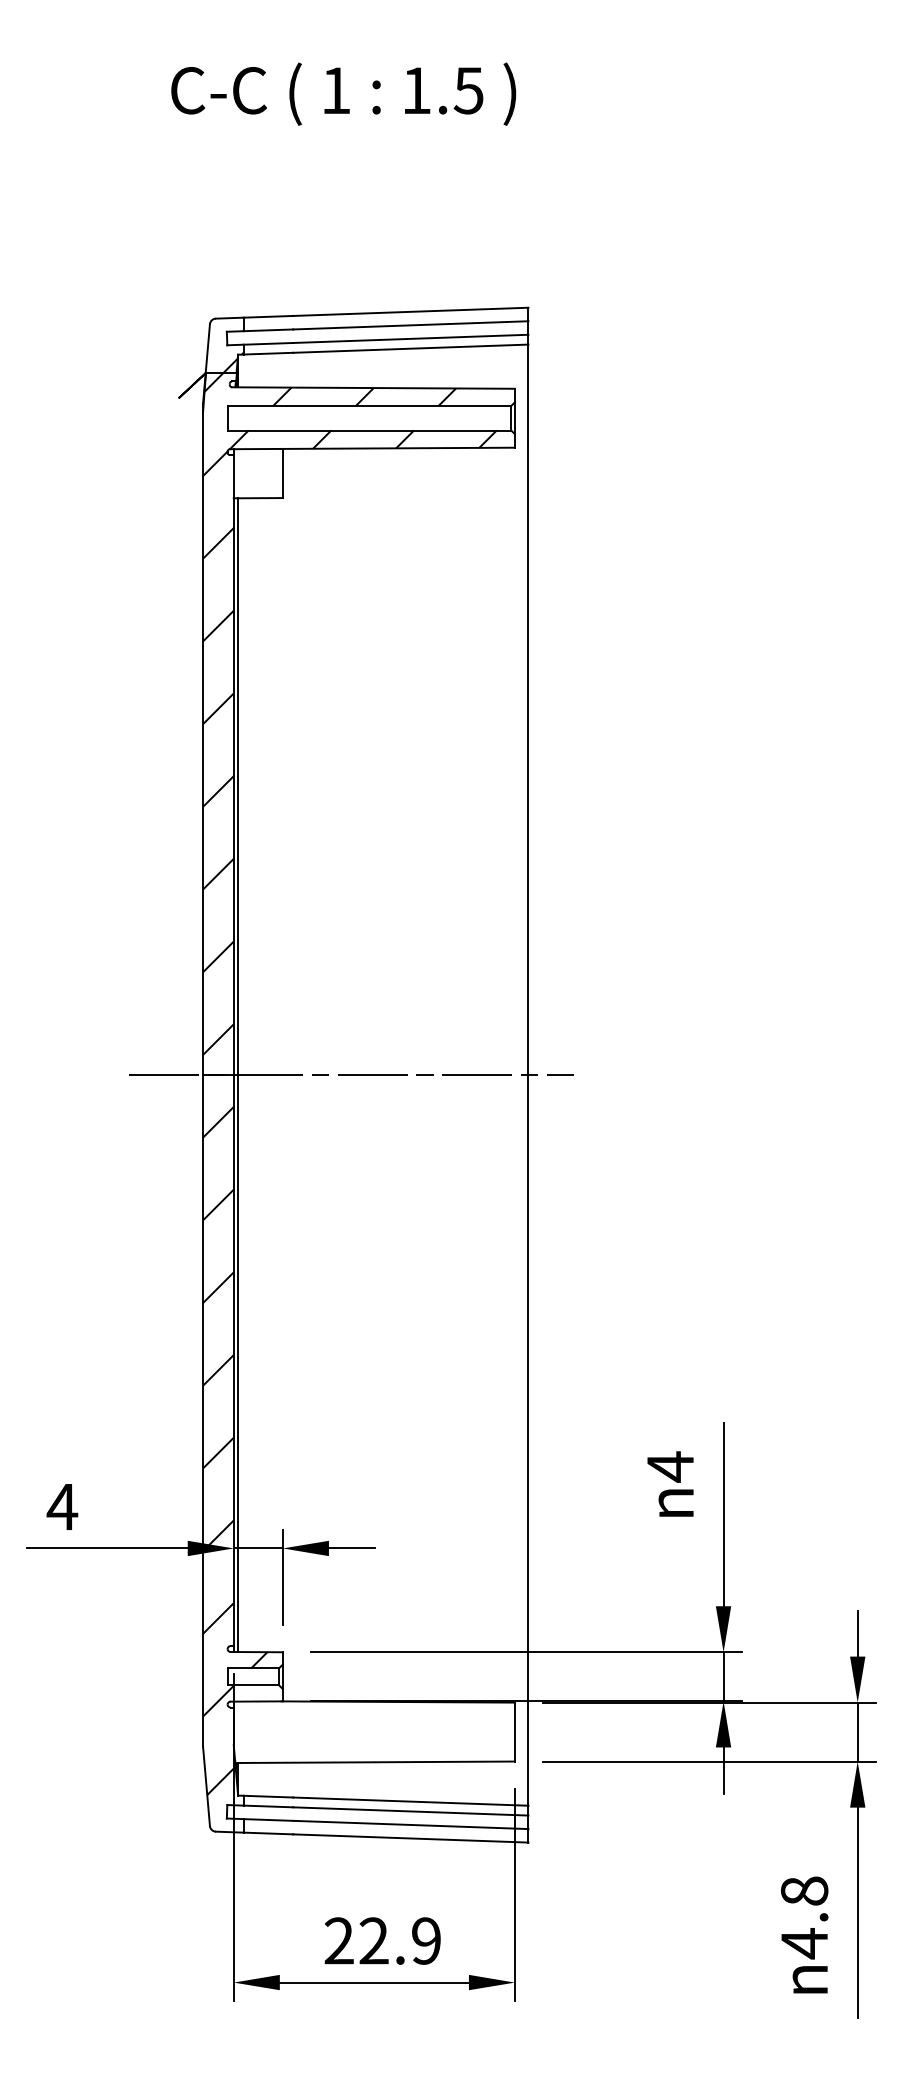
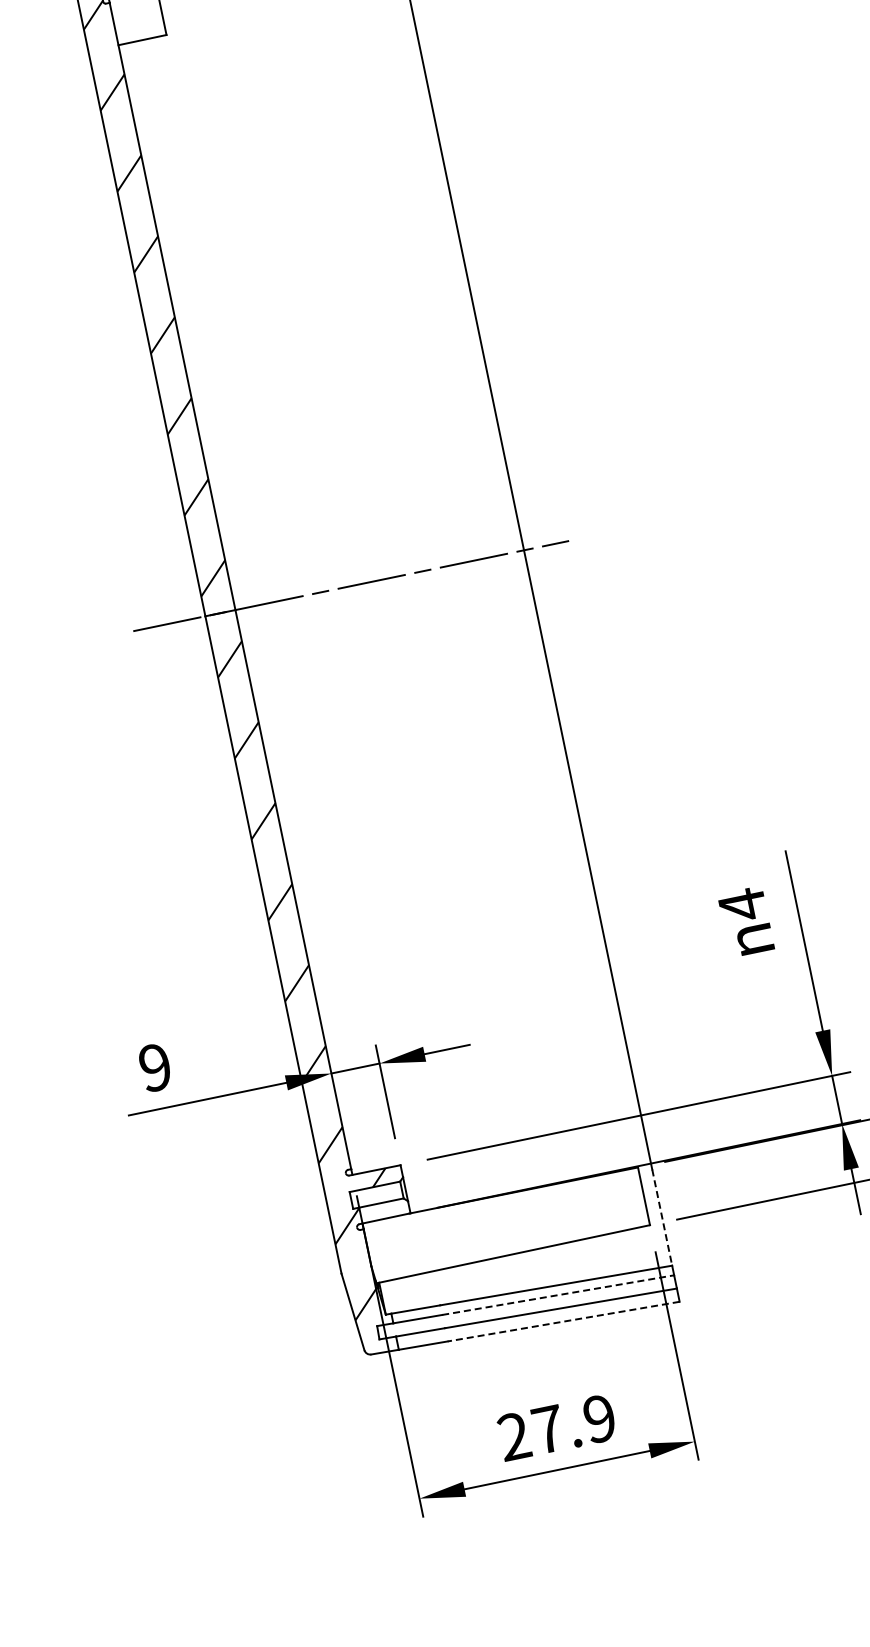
line: (238, 1075) -> (240, 609), removed
text: (62, 1506) -> (155, 1067), 4 -> 9
line: (528, 1757) -> (662, 1218), solid -> dashed
line: (410, 1811) -> (557, 1295), solid -> dashed
line: (410, 1838) -> (563, 1321), solid -> dashed
text: (373, 1940) -> (547, 1429), 22.9 -> 27.9

